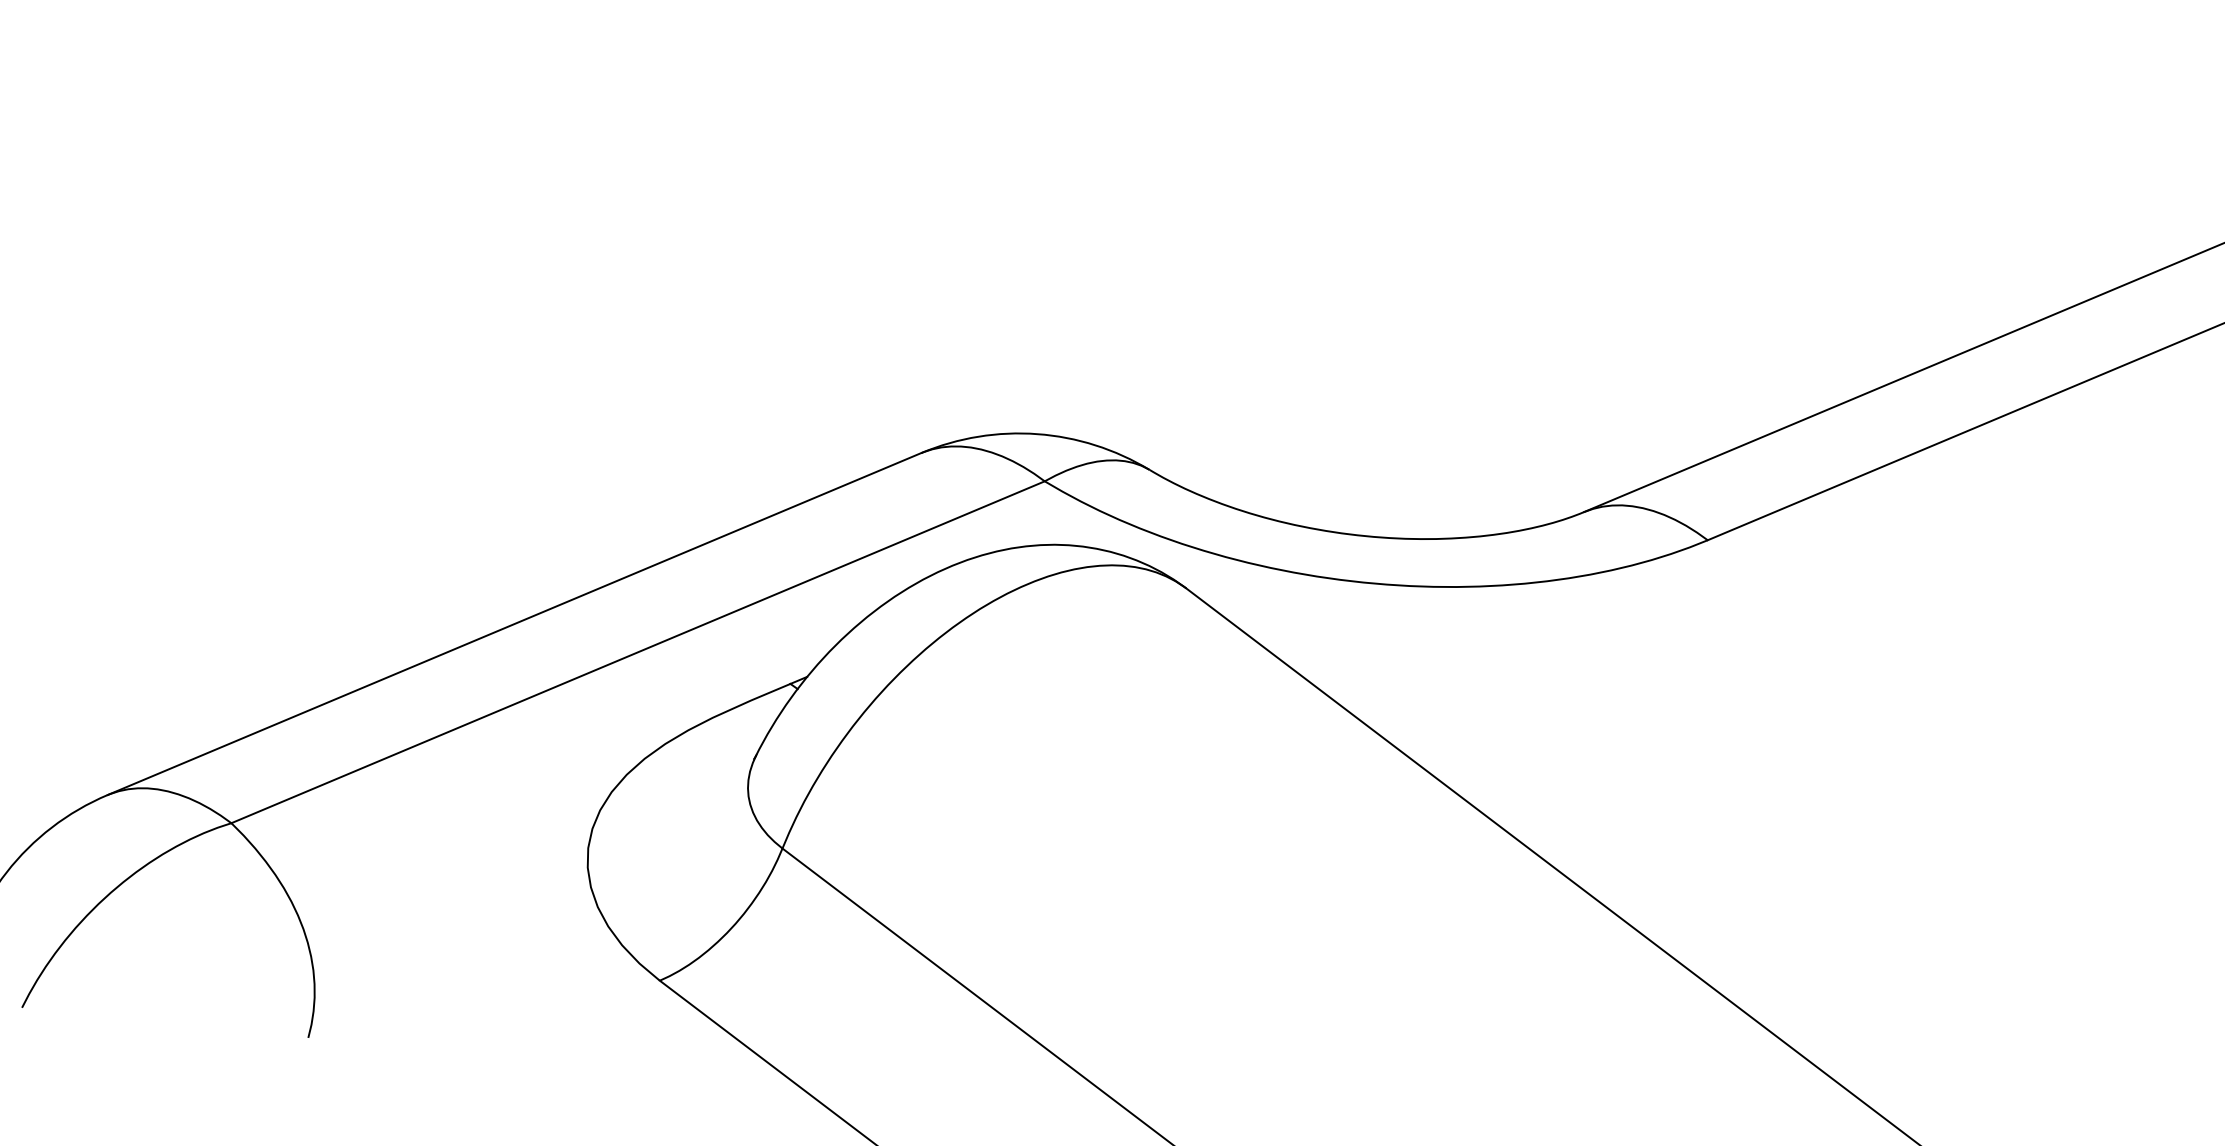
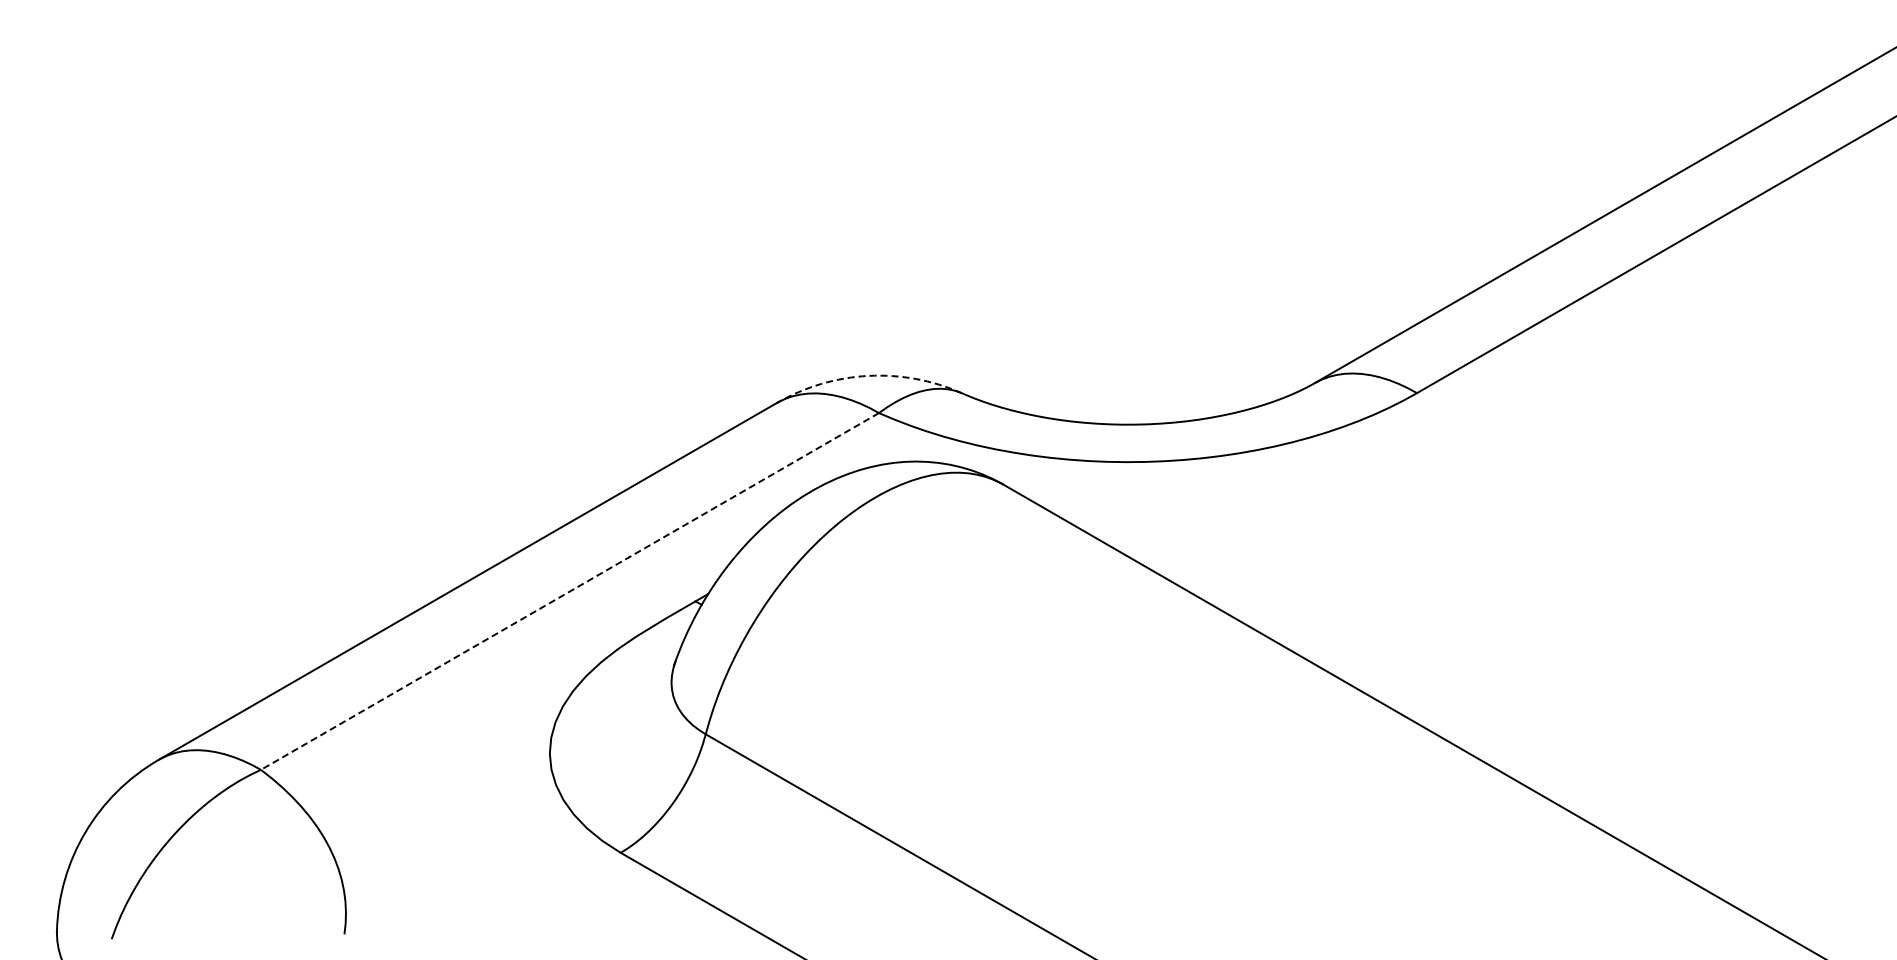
arc: (1037, 433) -> (868, 375), solid -> dashed
line: (637, 652) -> (569, 591), solid -> dashed

